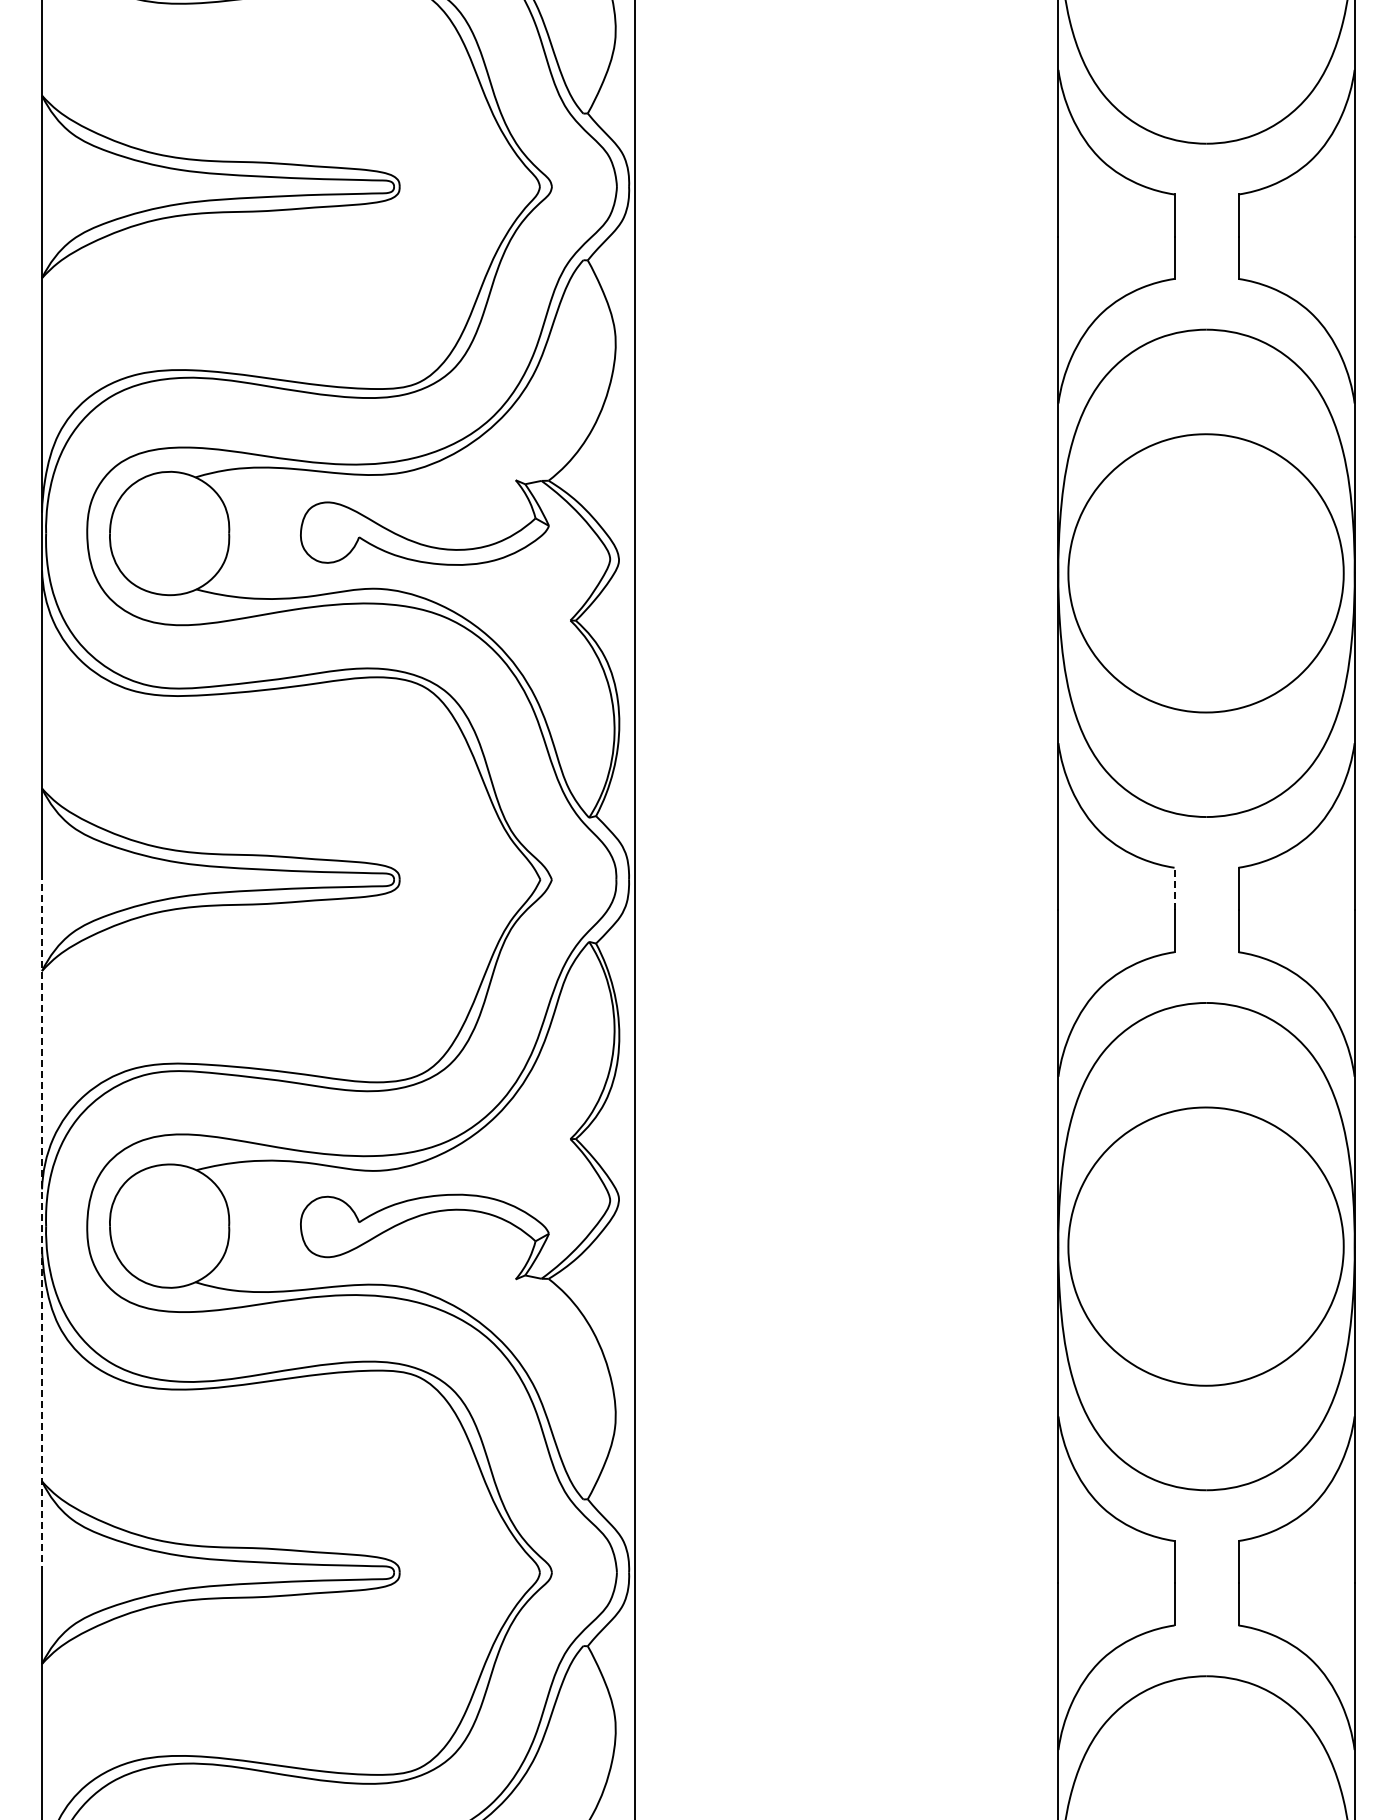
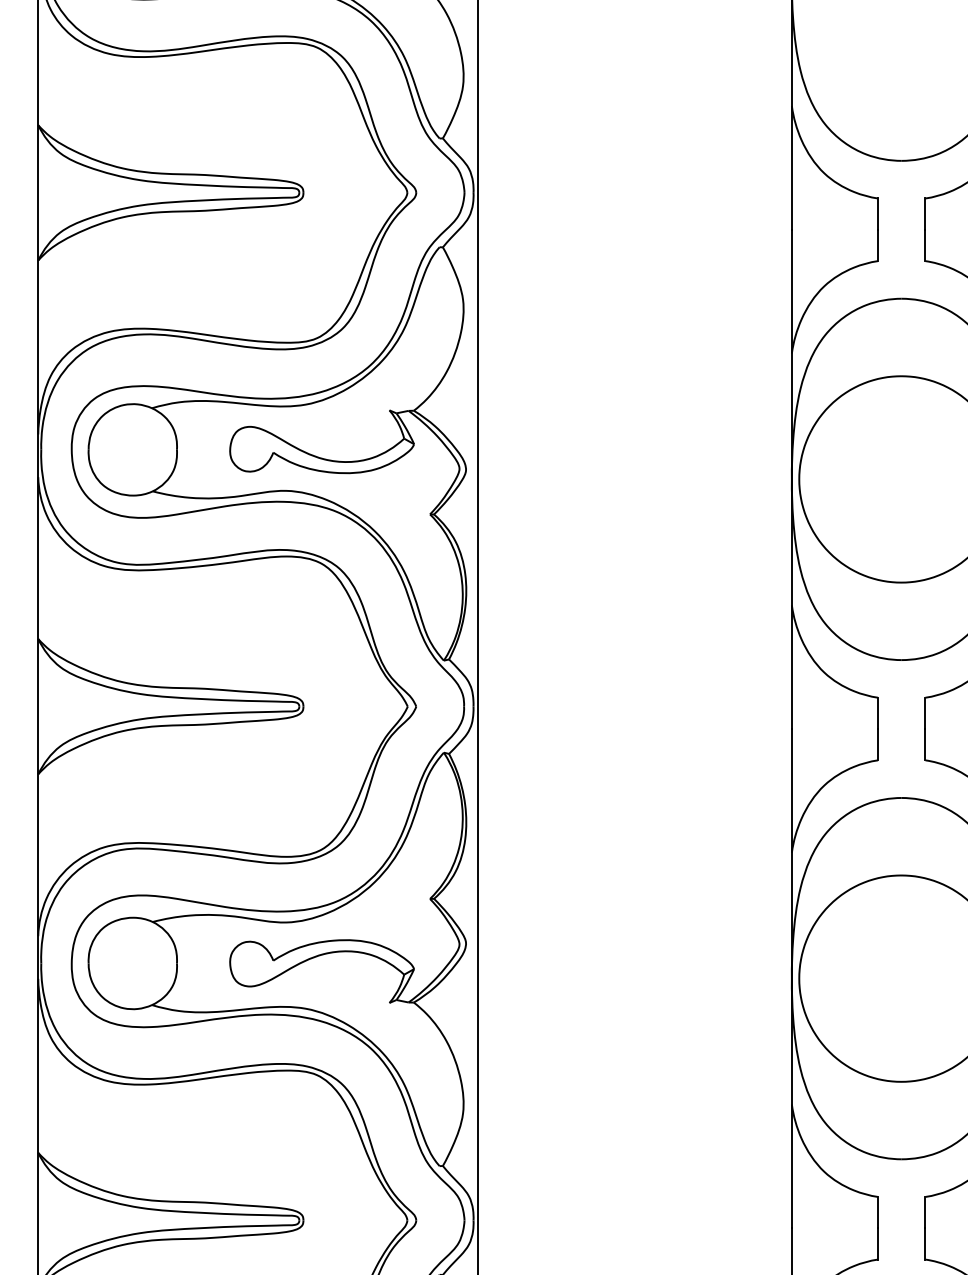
line: (1174, 888) -> (877, 713), dashed -> solid
line: (42, 1225) -> (38, 962), dashed -> solid

